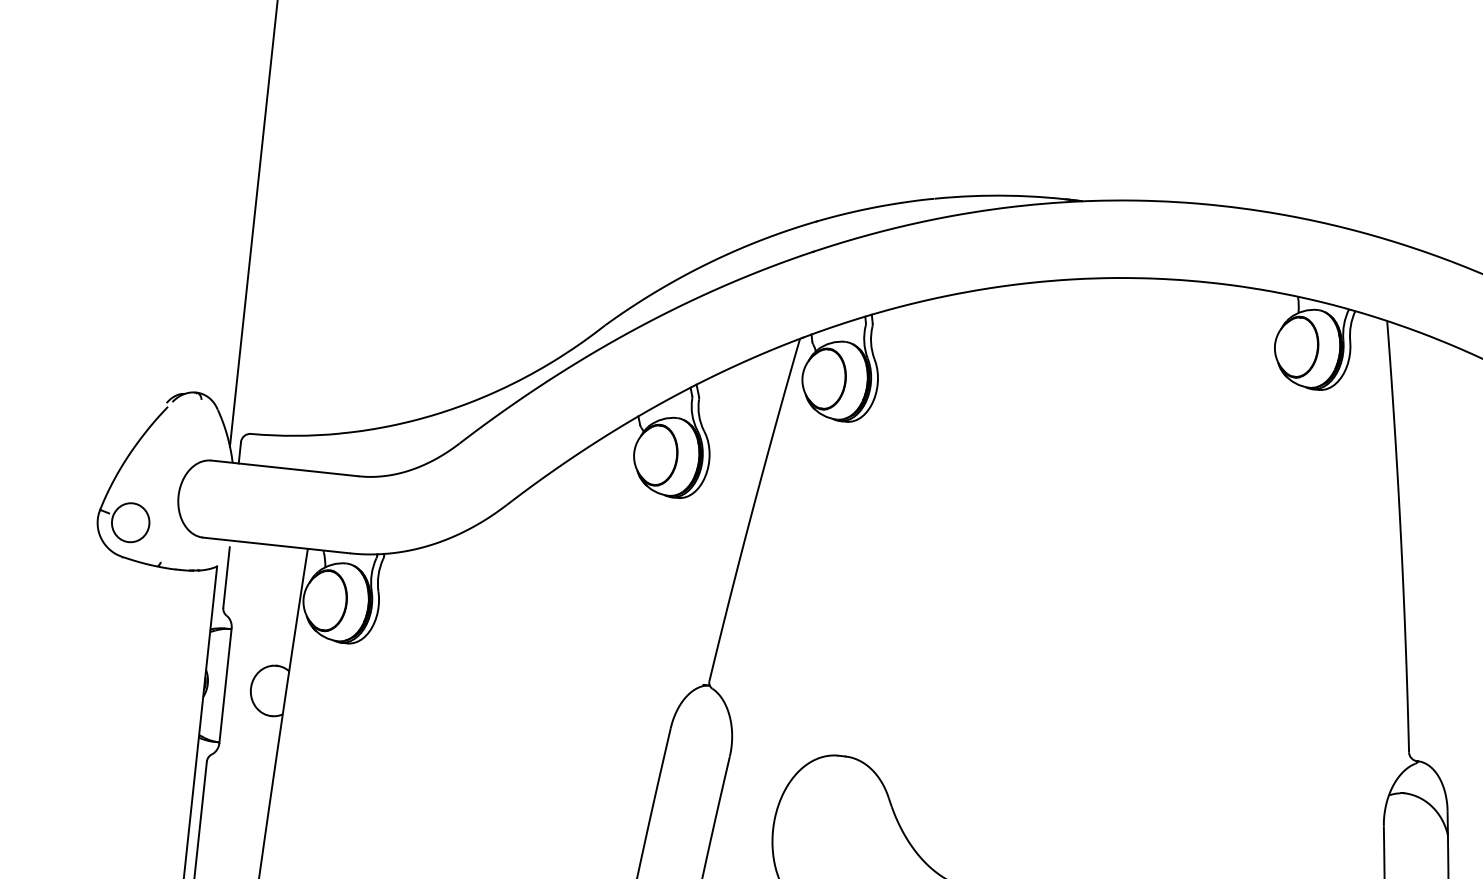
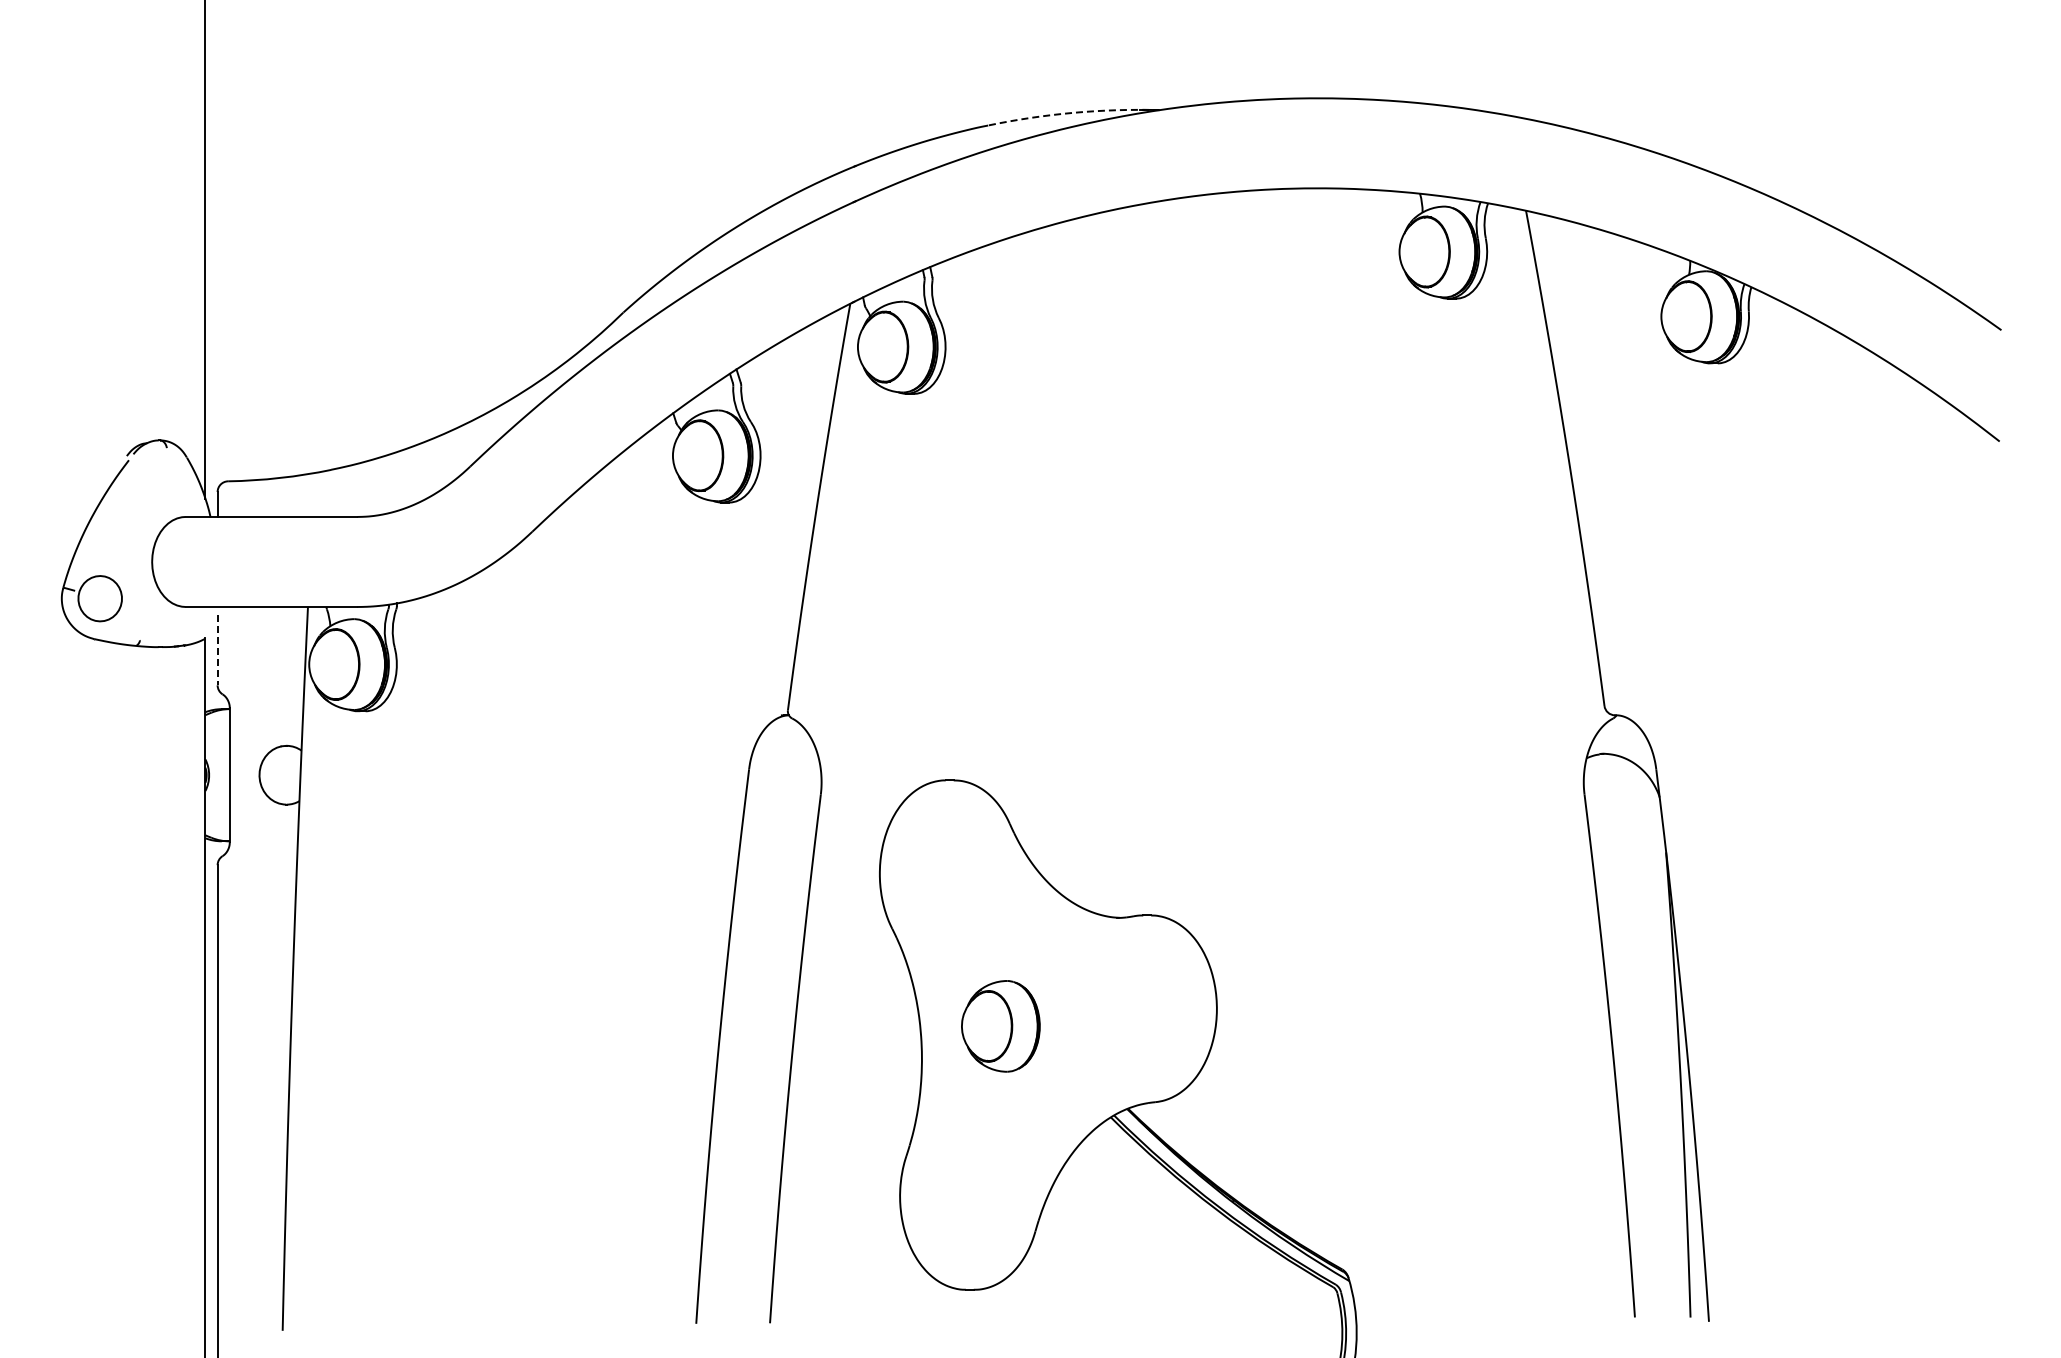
arc: (1008, 195) -> (1073, 112), solid -> dashed
line: (226, 577) -> (217, 650), solid -> dashed

